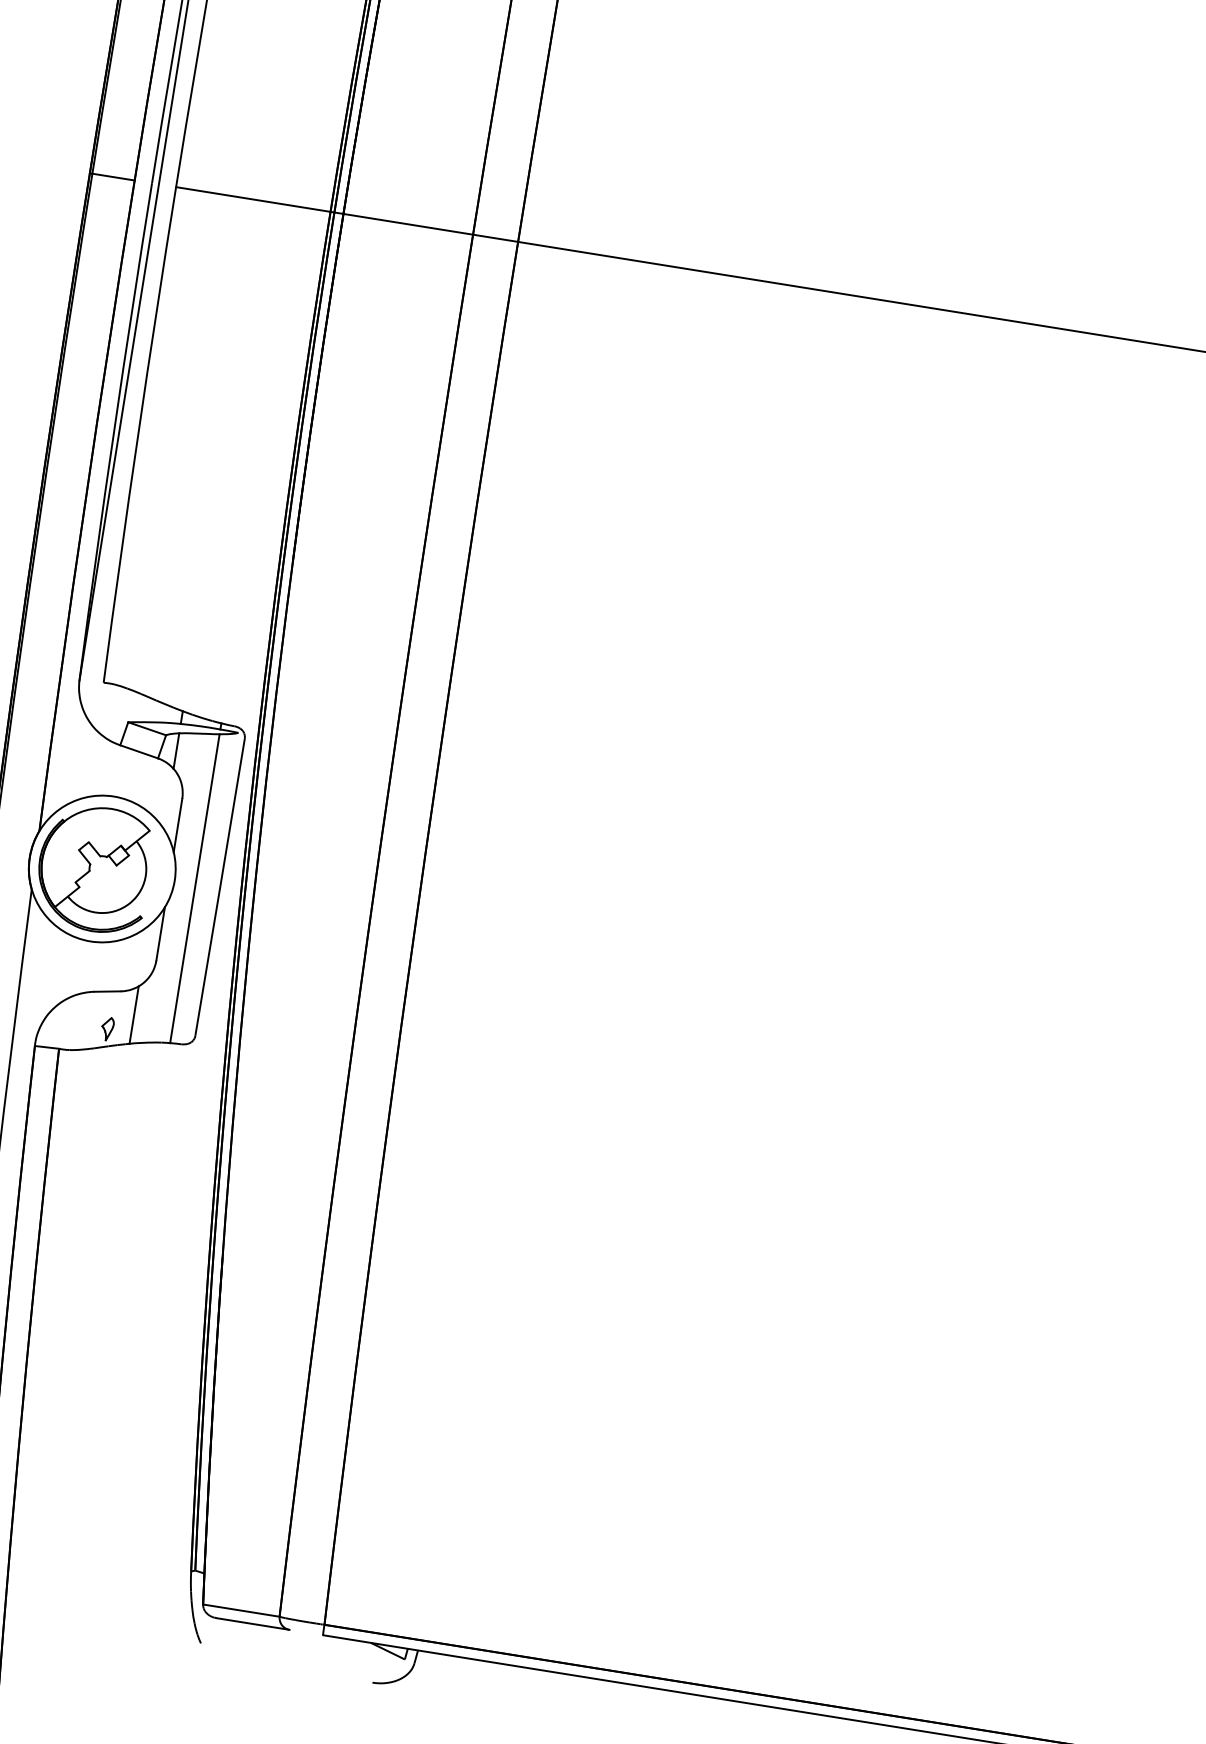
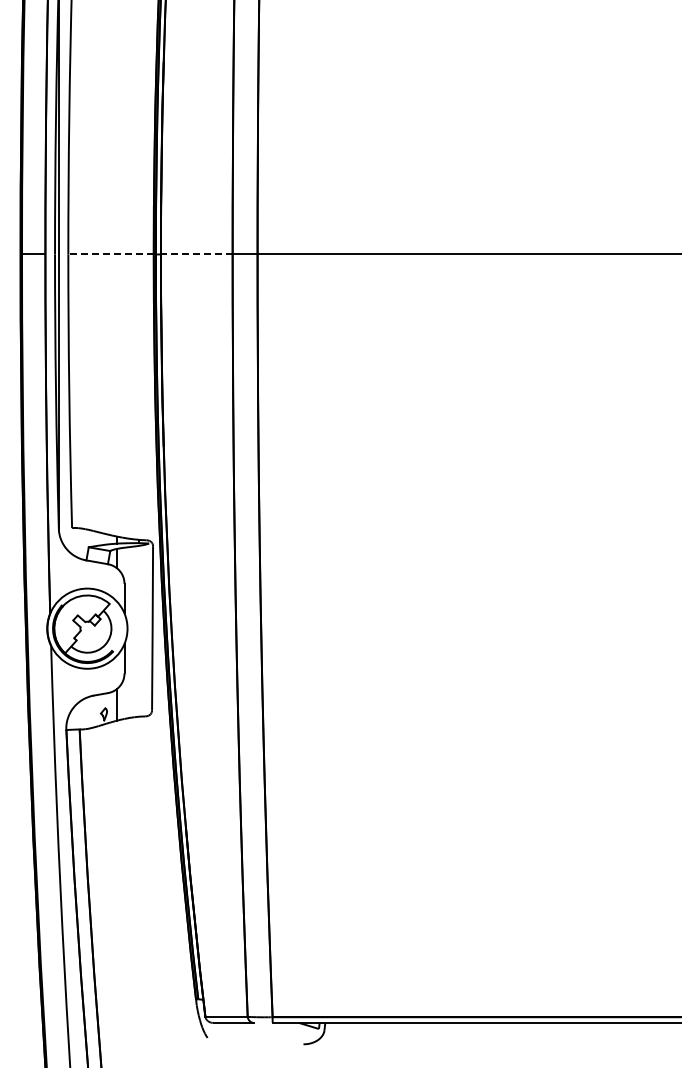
line: (254, 199) -> (111, 254), solid -> dashed
line: (407, 224) -> (196, 254), solid -> dashed
line: (195, 887) -> (139, 630), removed

